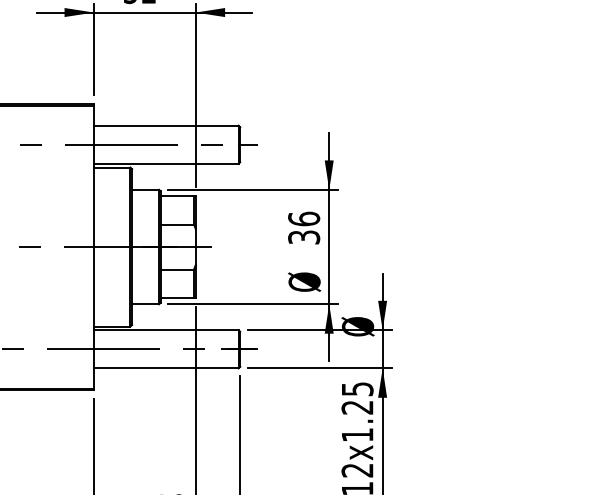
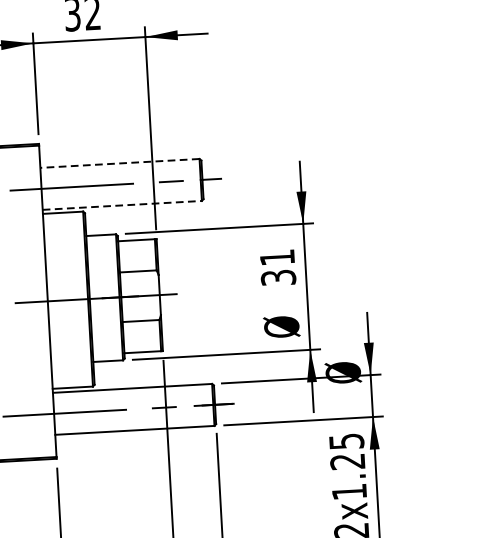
line: (165, 125) -> (119, 163), solid -> dashed
line: (166, 163) -> (122, 204), solid -> dashed
text: (304, 218) -> (277, 256), 36 -> 31

